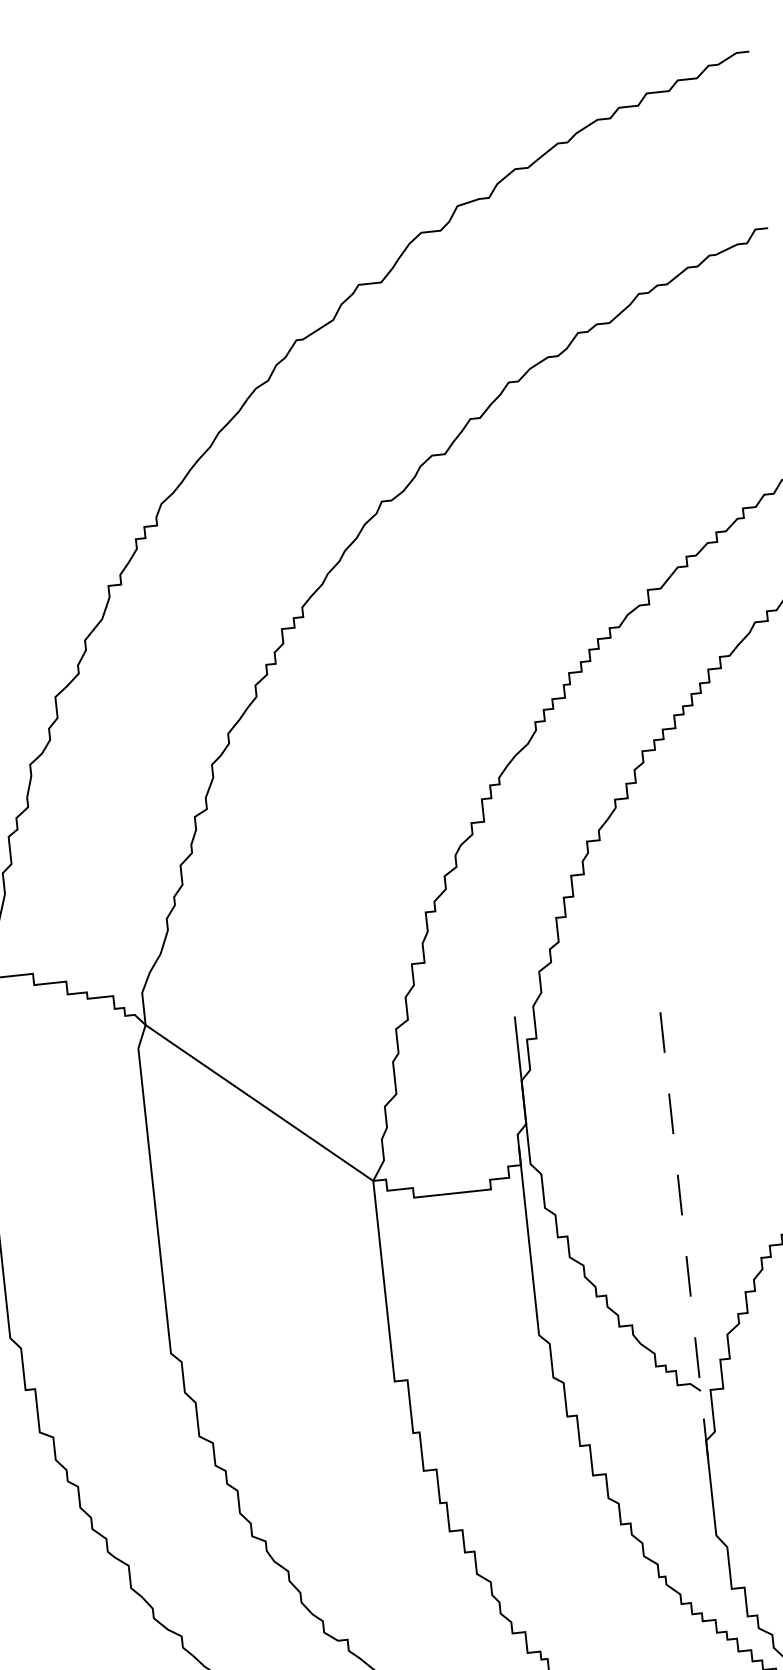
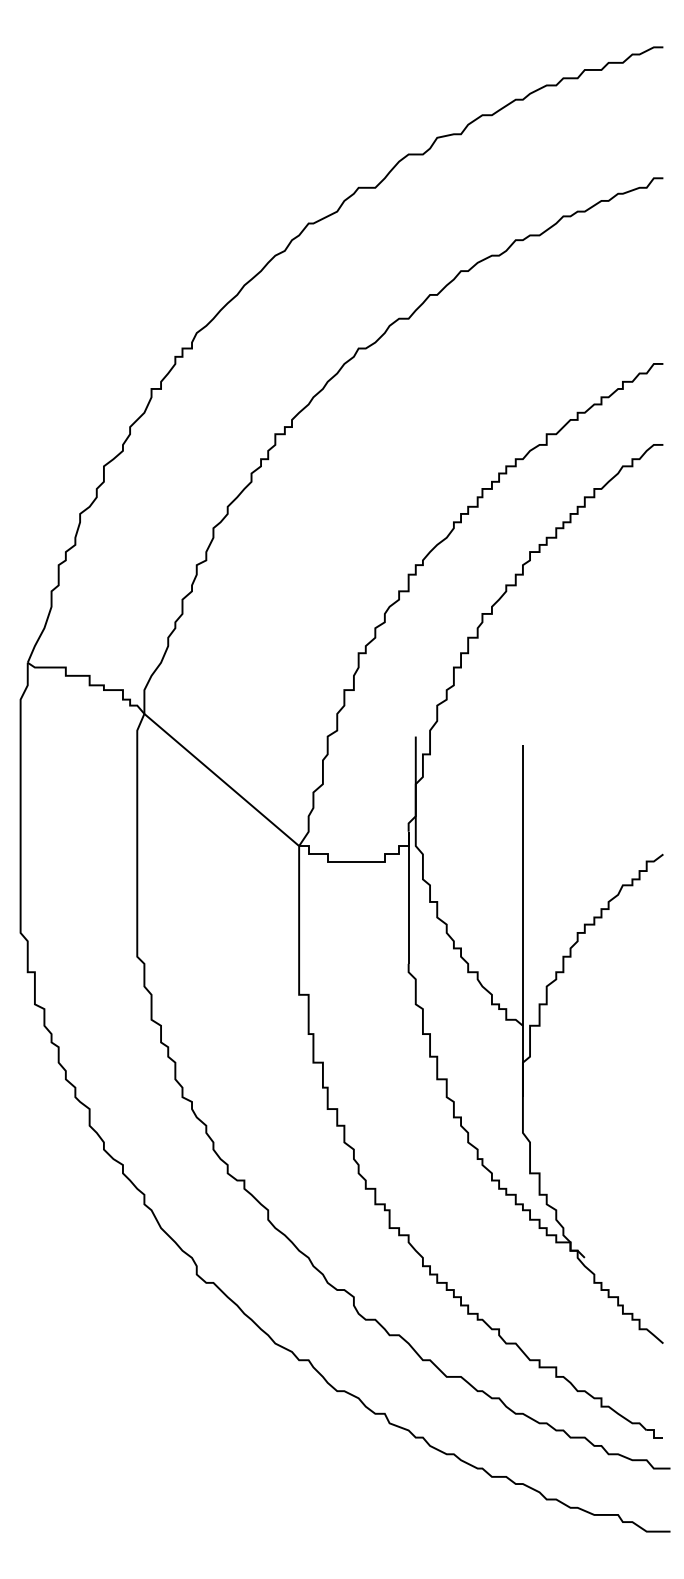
line: (685, 1250) -> (522, 921), dashed -> solid

